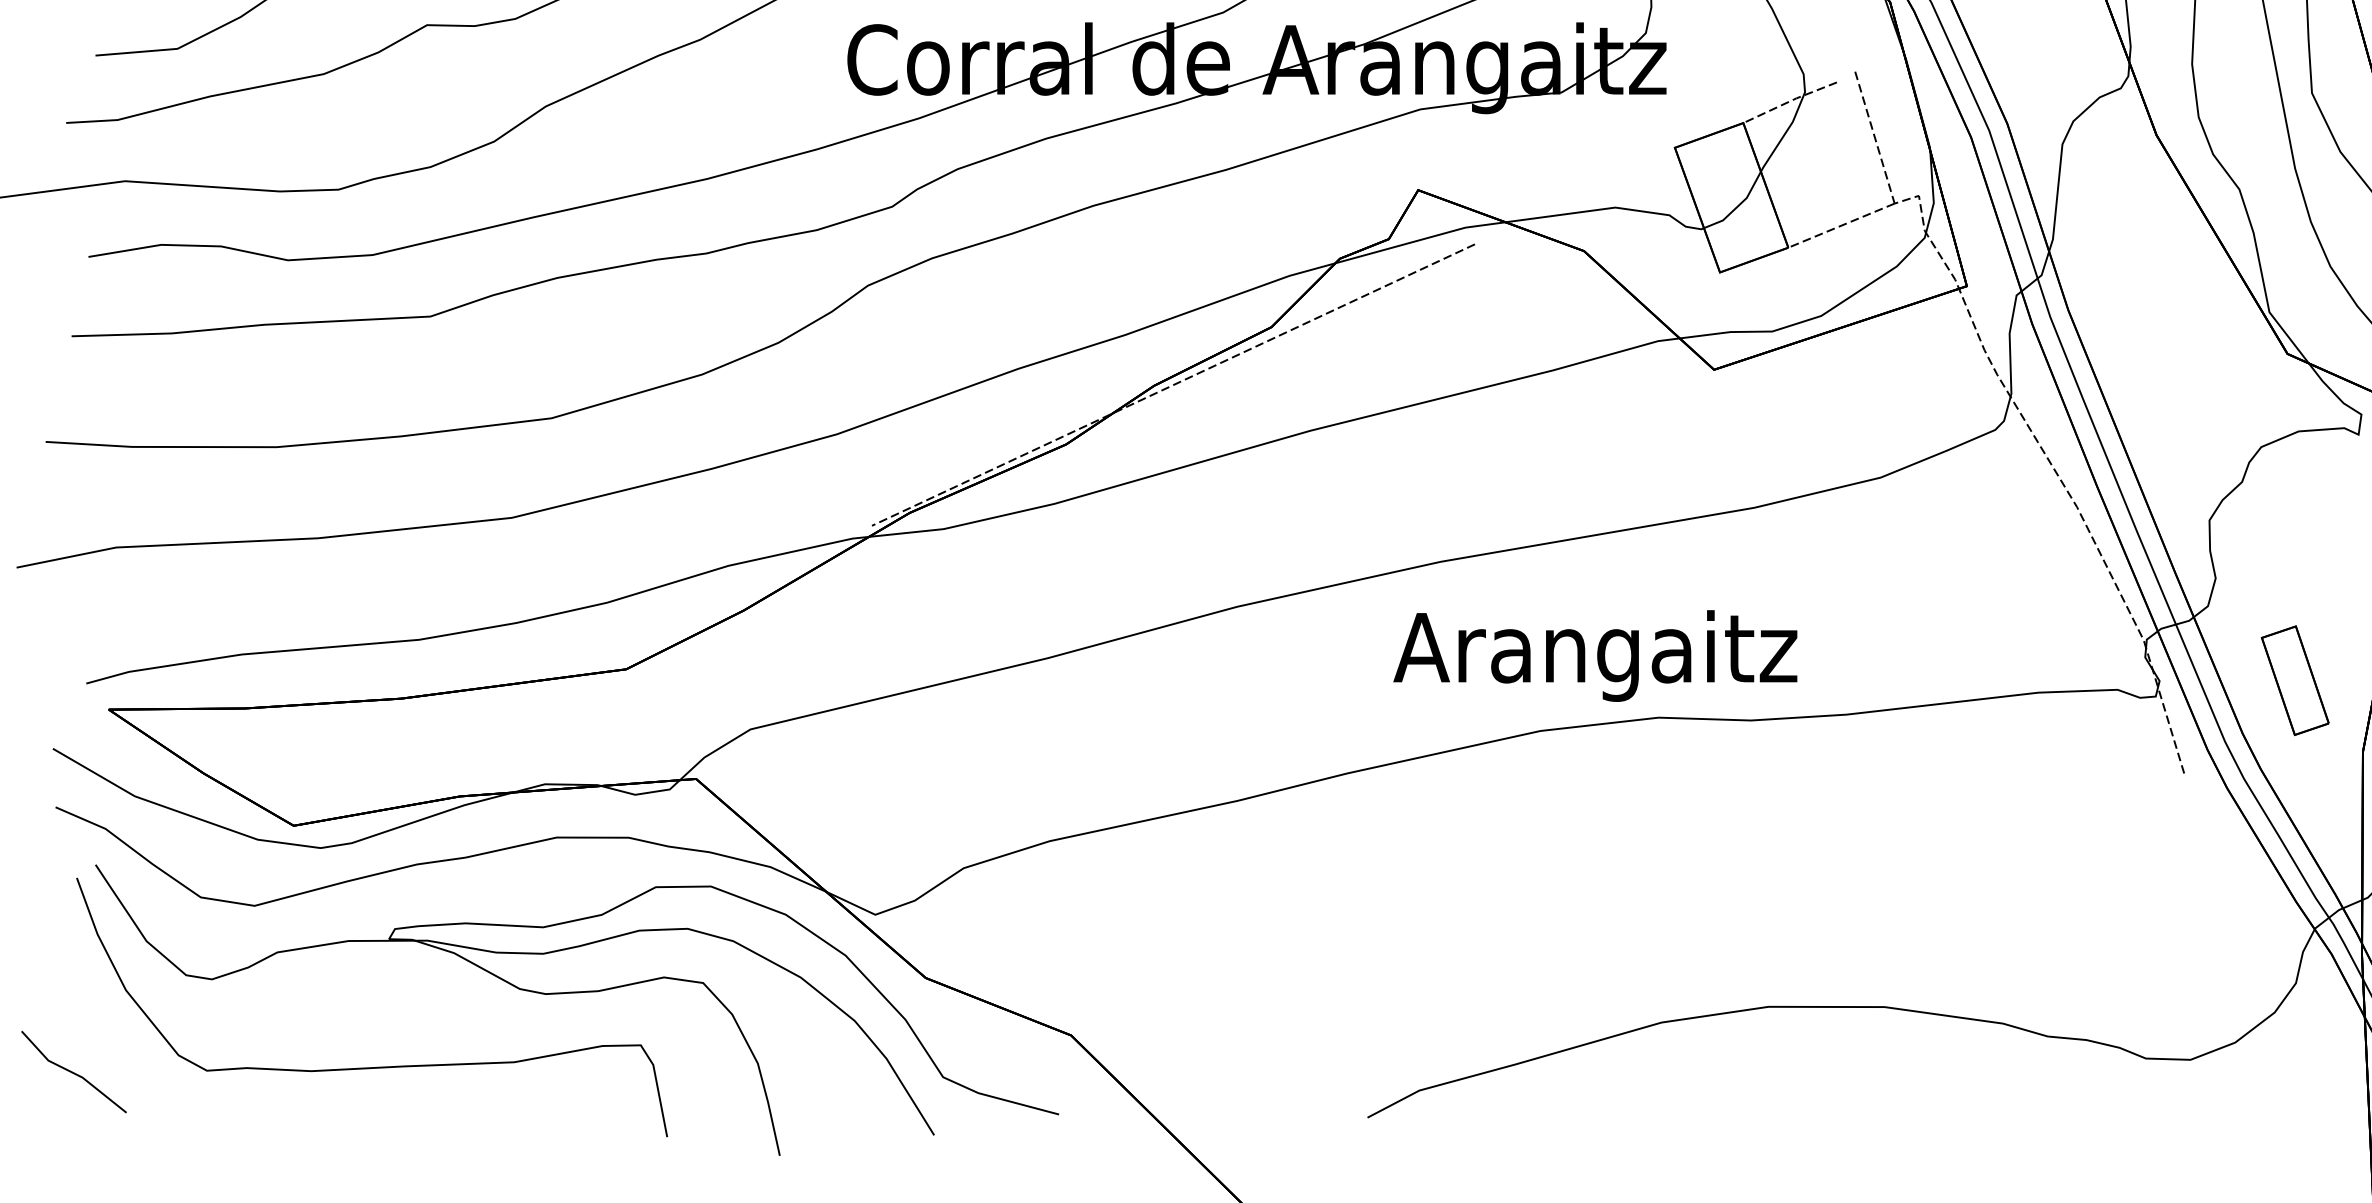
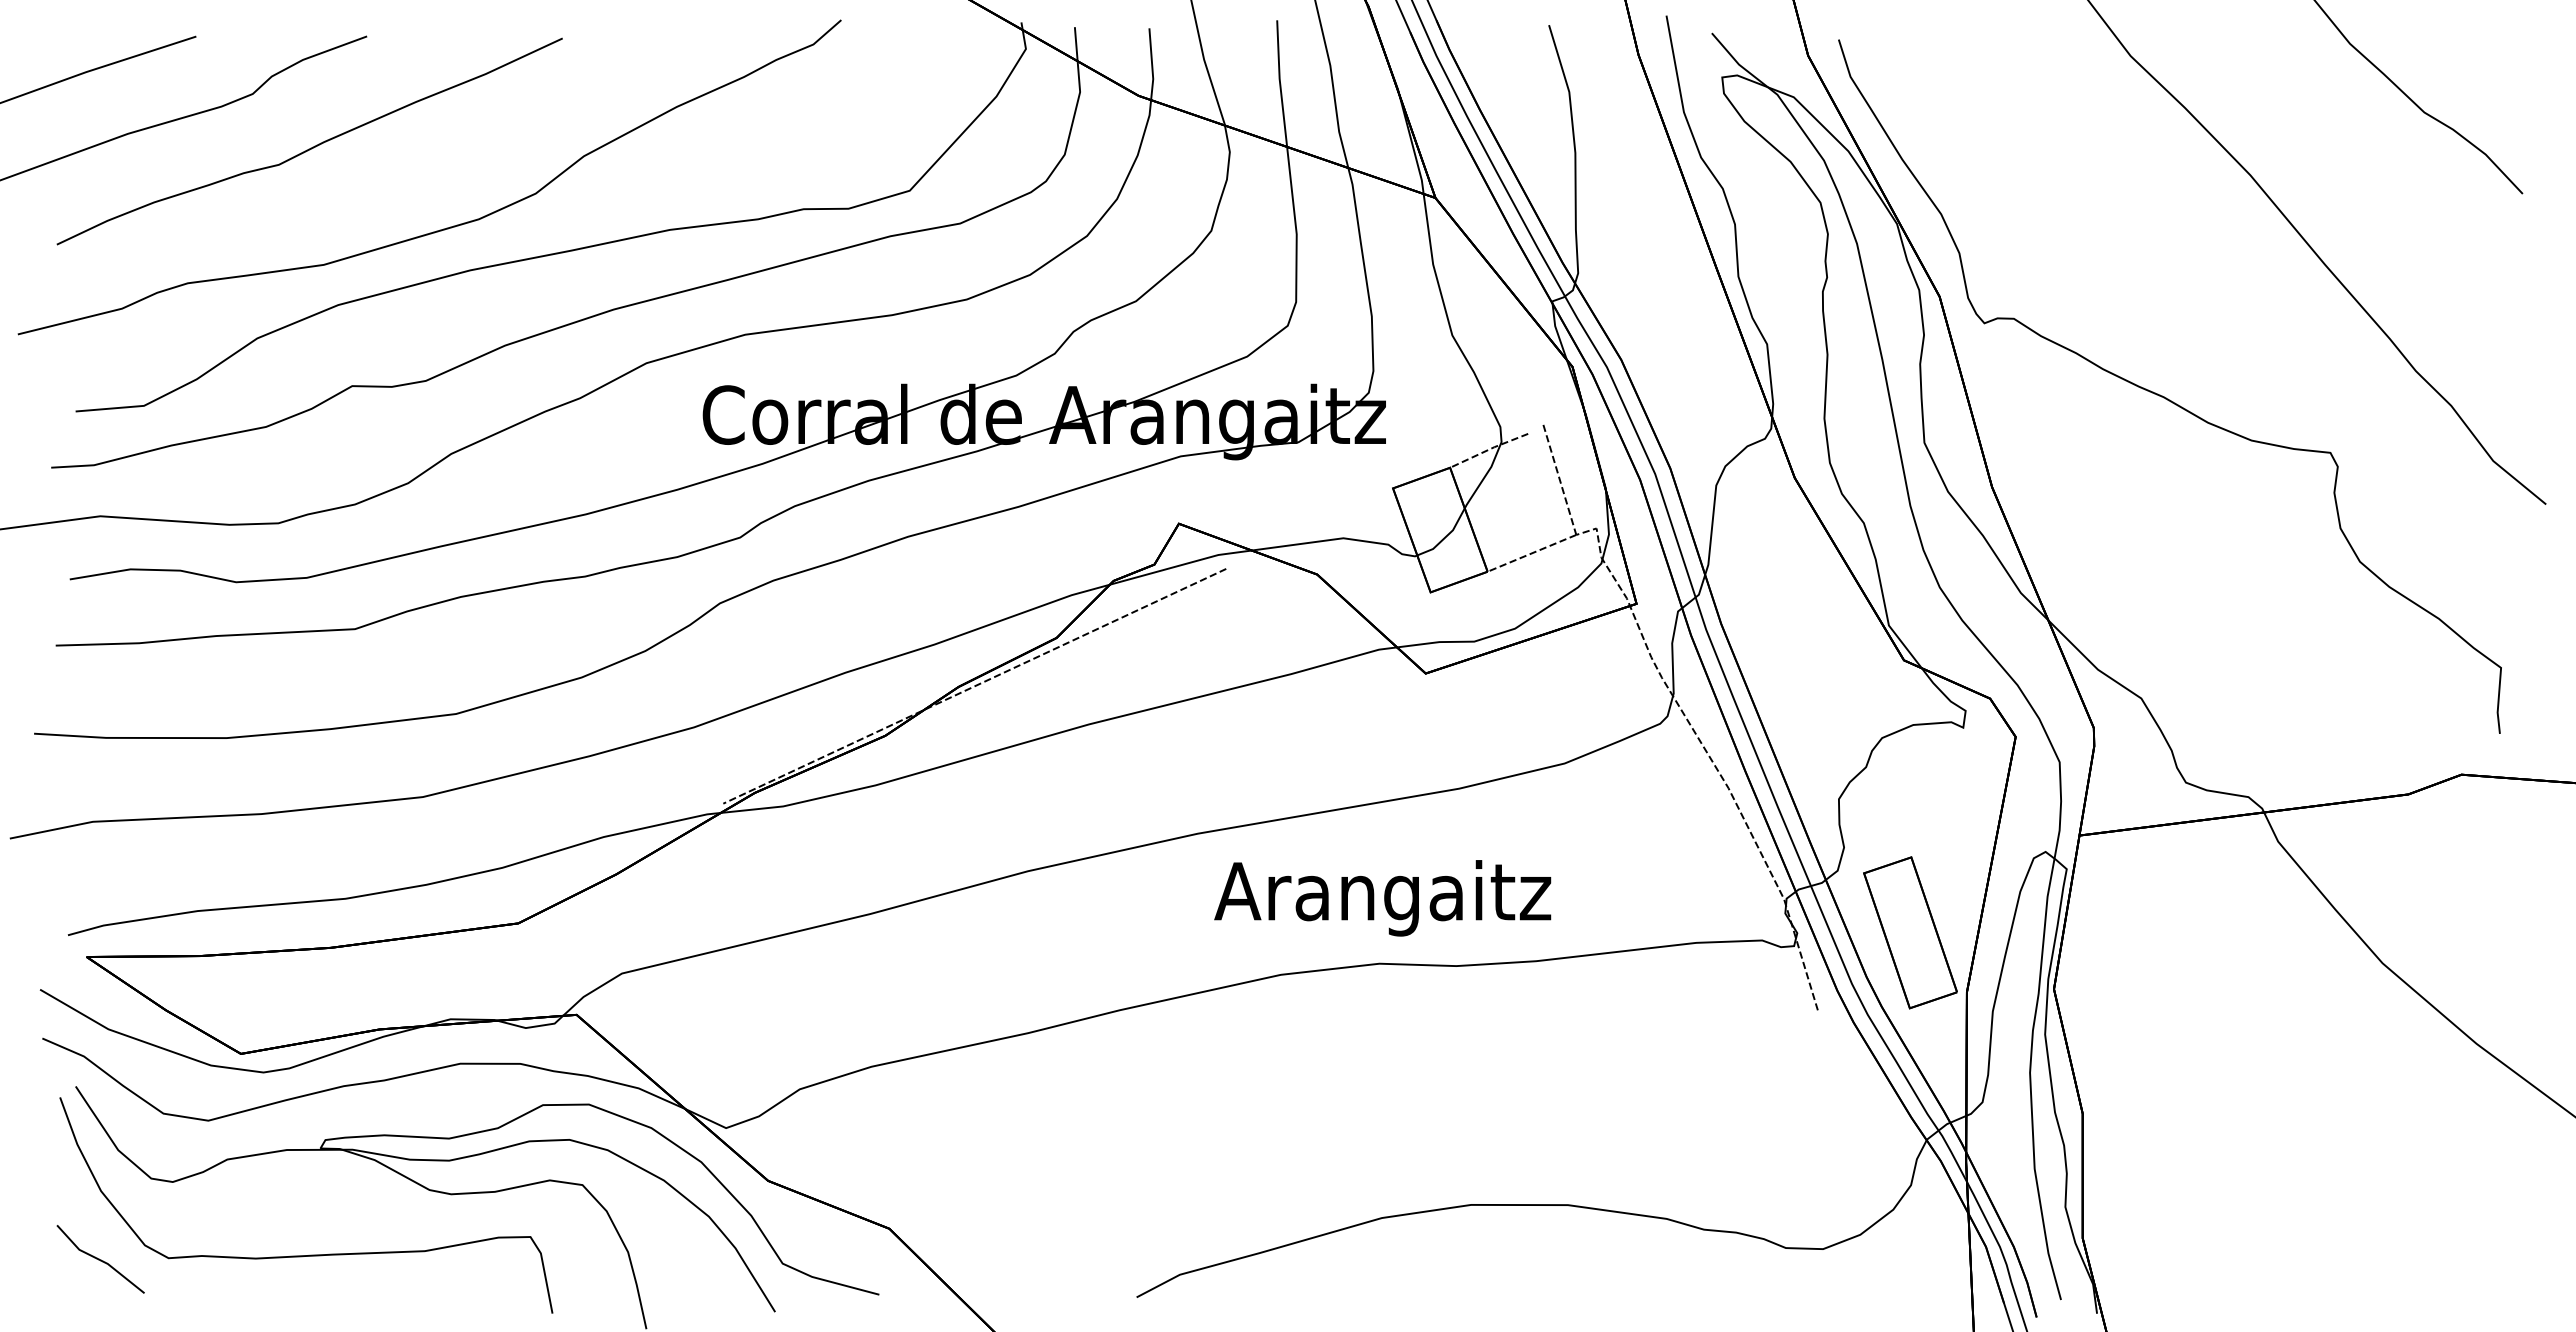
text: (1595, 656) -> (1382, 898), moved
part: (2295, 680) -> (1910, 932), size x1.67
line: (73, 1072) -> (100, 1259), moved

